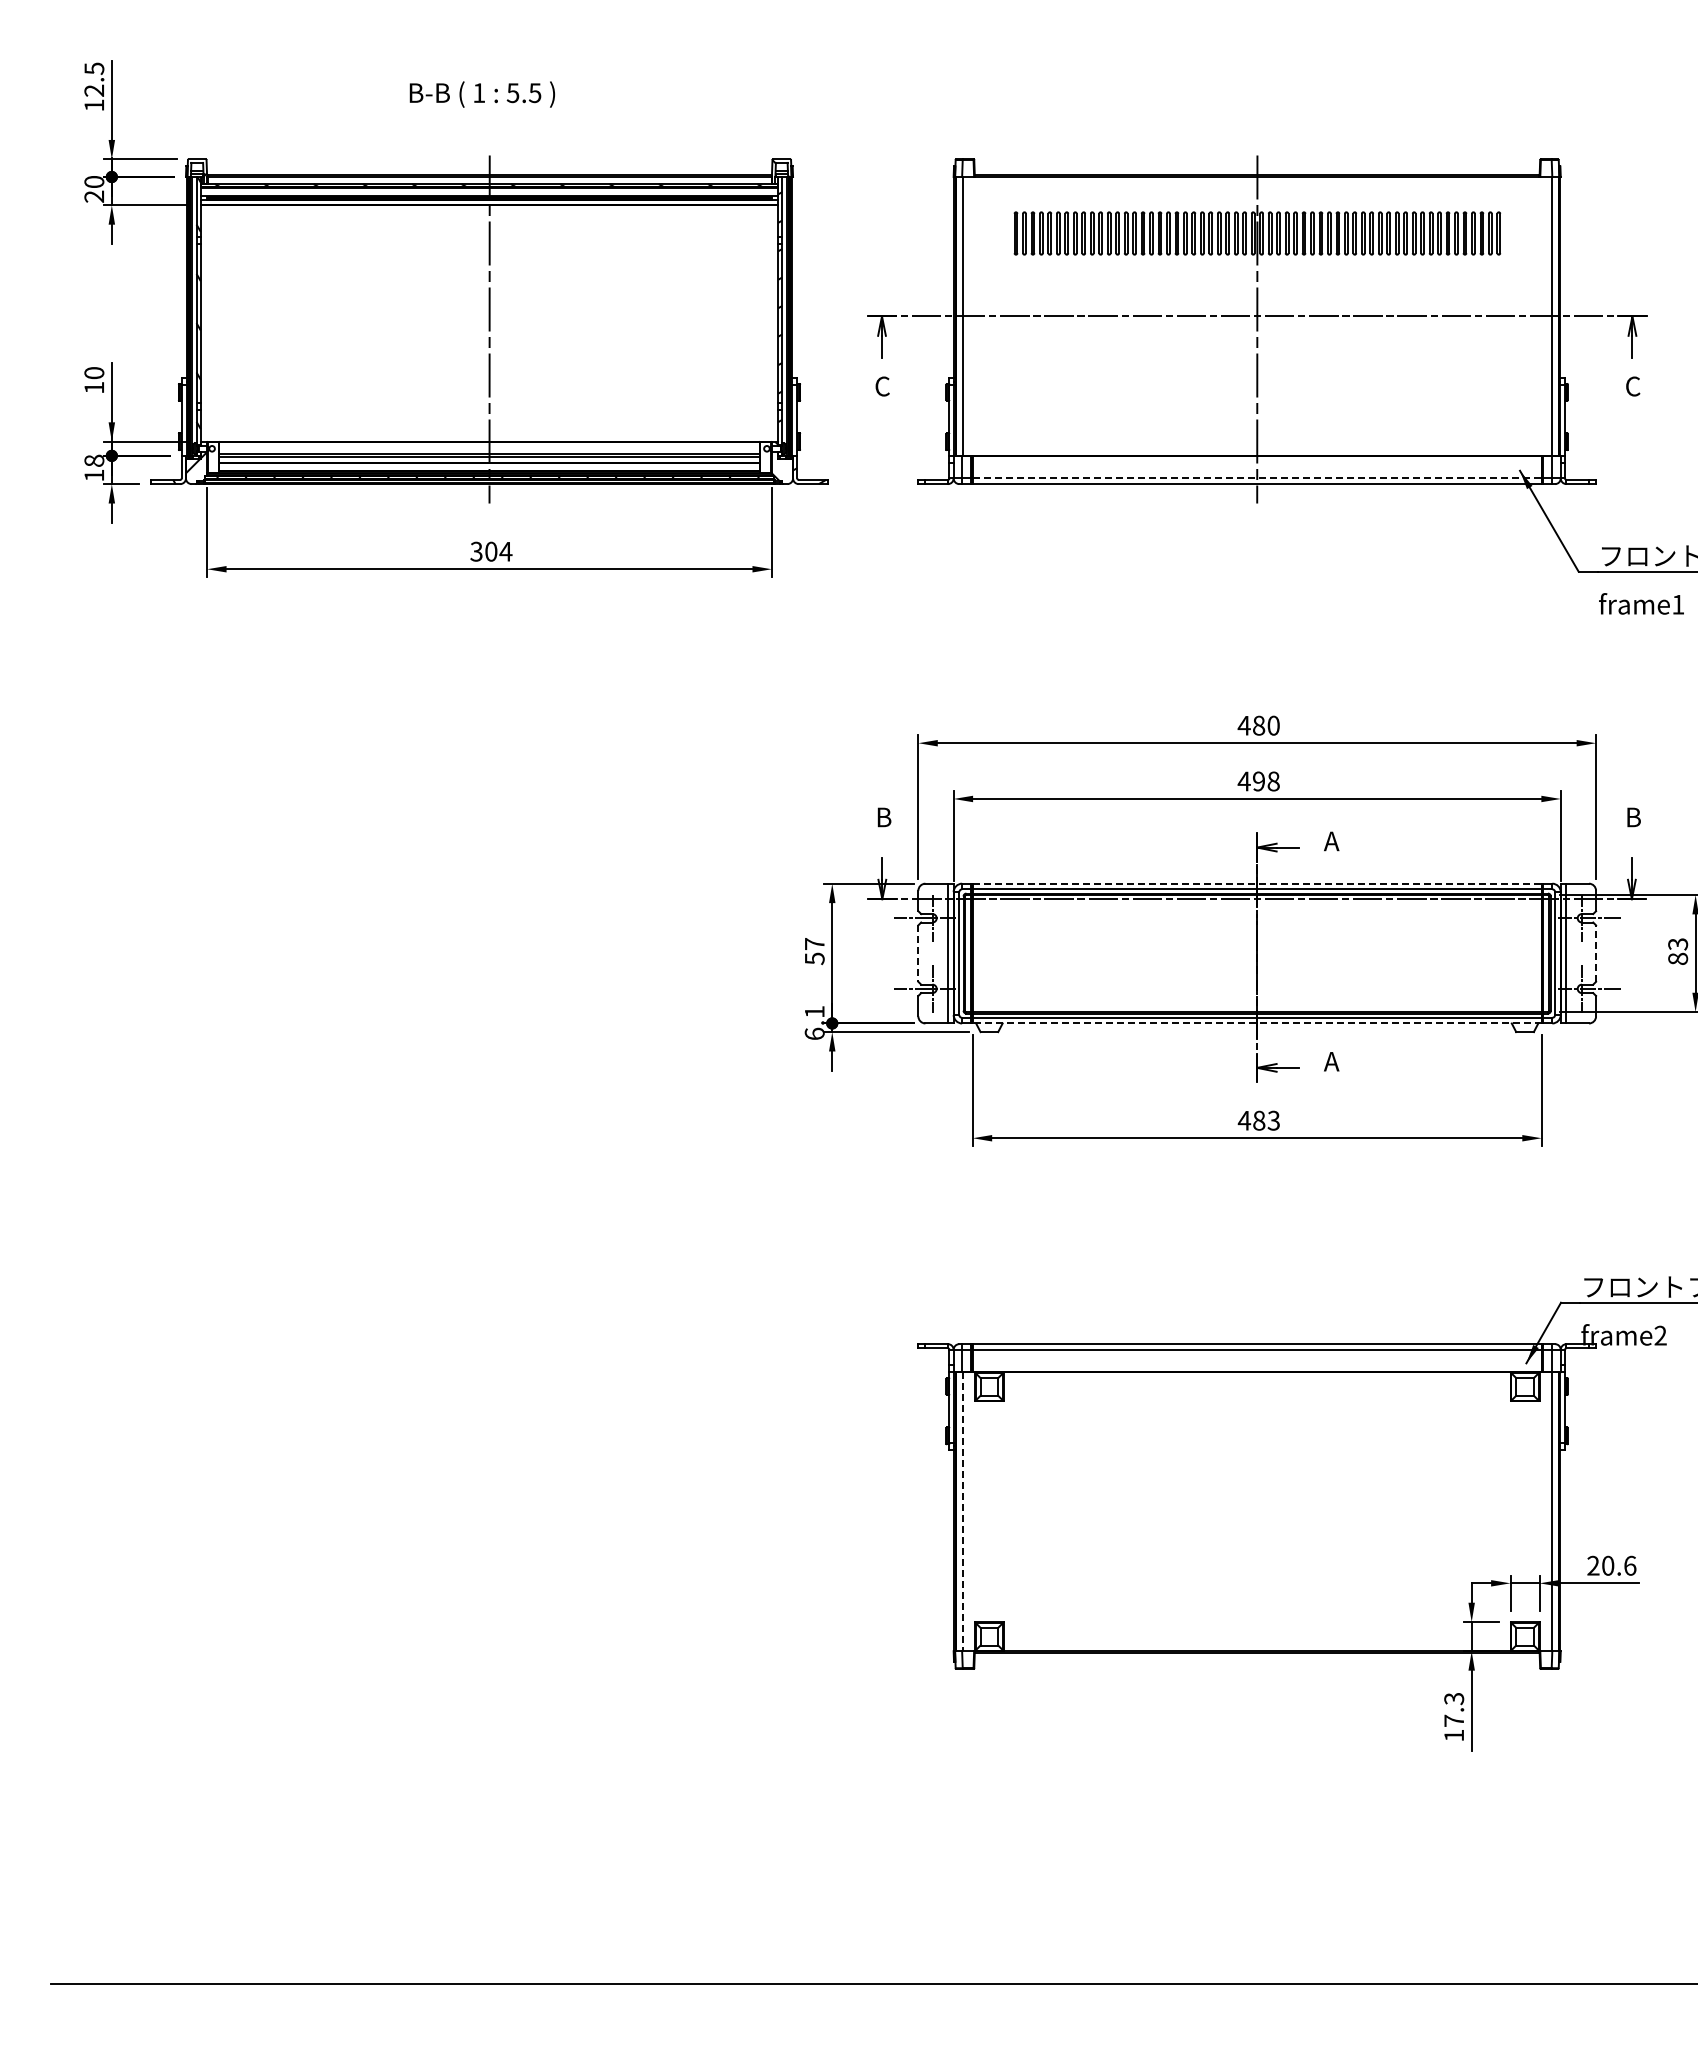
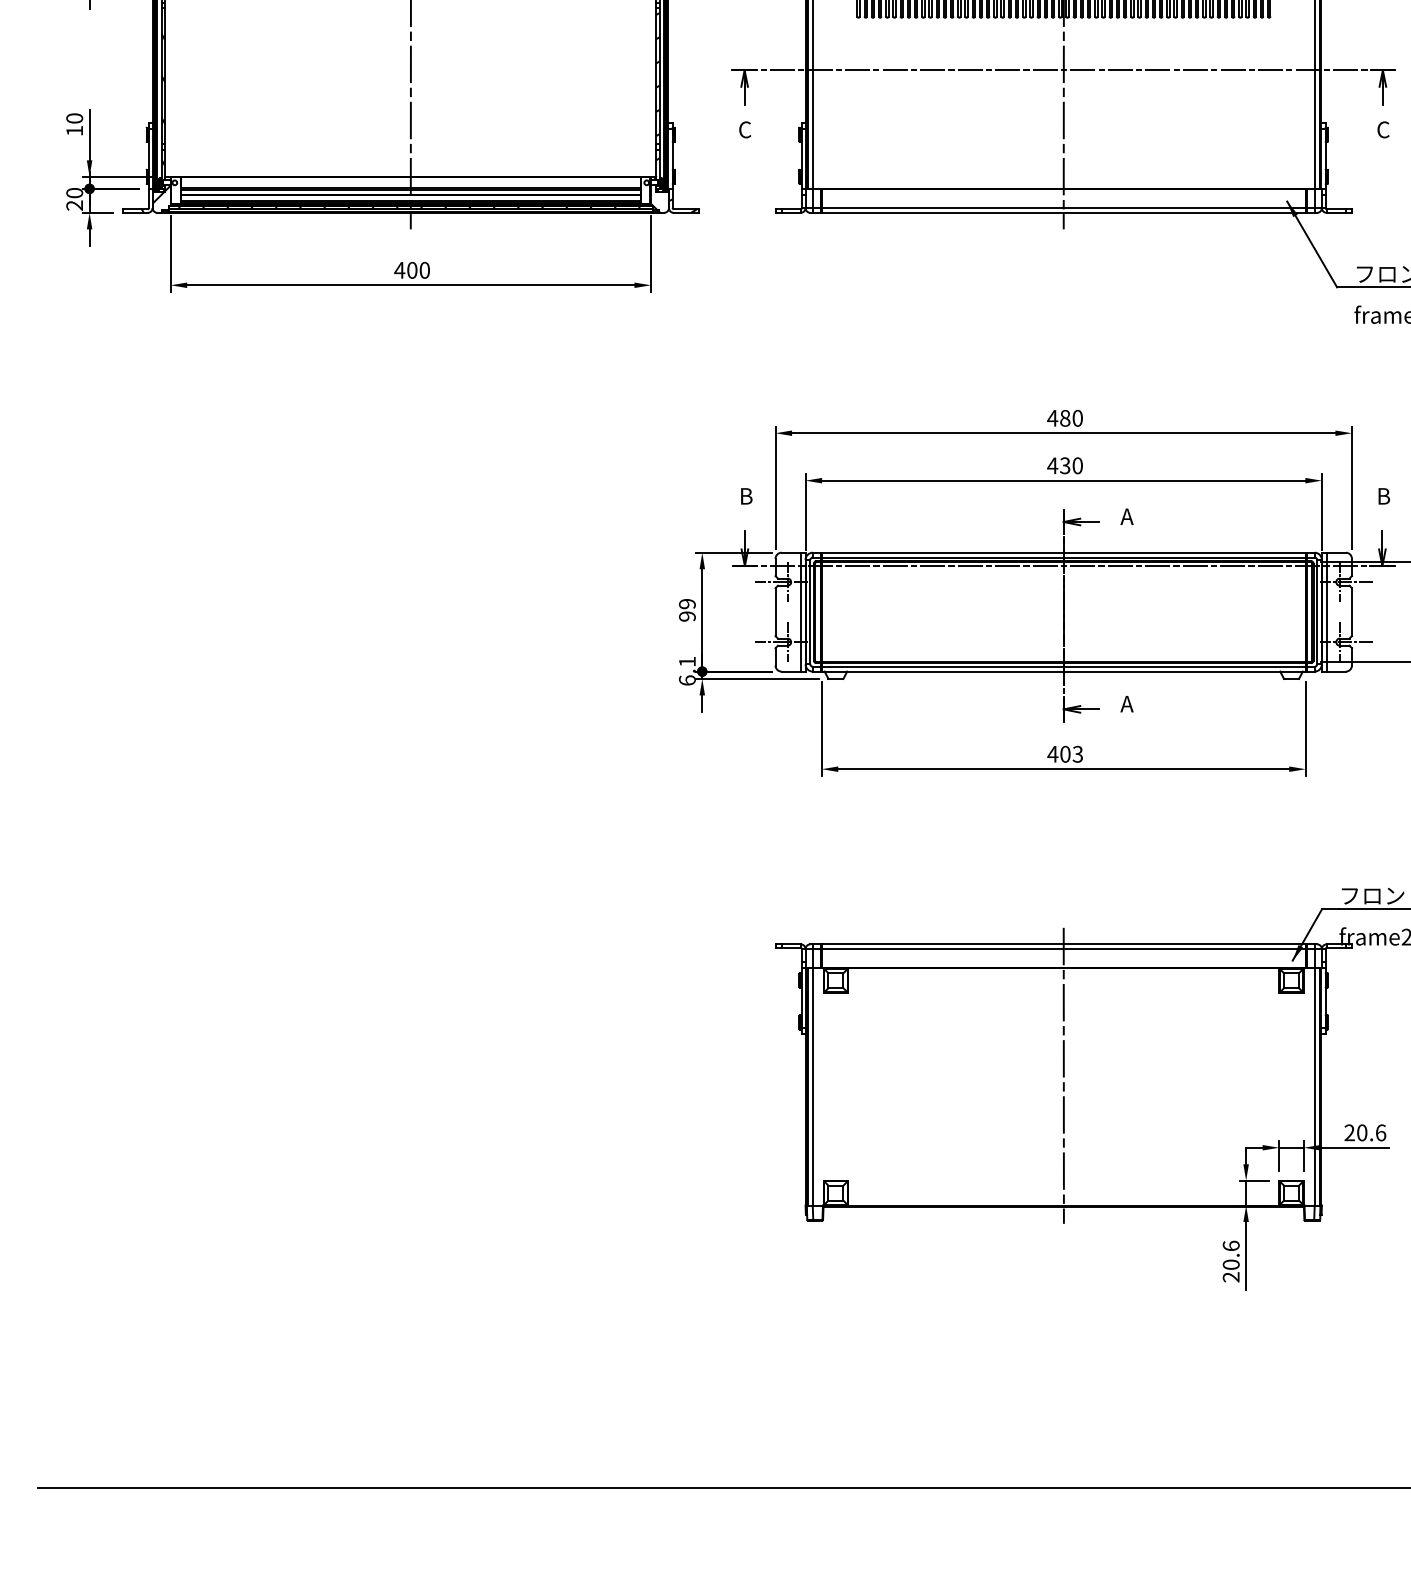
text: (93, 467) -> (73, 198), 18 -> 20
line: (1257, 478) -> (1063, 208), dashed -> solid
text: (490, 551) -> (411, 270), 304 -> 400
text: (1265, 781) -> (1070, 465), 498 -> 430
line: (1257, 883) -> (1063, 552), dashed -> solid
text: (814, 951) -> (687, 610), 57 -> 99
line: (1596, 953) -> (1352, 612), dashed -> solid
line: (918, 954) -> (775, 612), dashed -> solid
line: (1256, 1023) -> (1063, 671), dashed -> solid
text: (1259, 1120) -> (1065, 754), 483 -> 403
line: (1257, 1498) -> (1063, 1075), added
line: (962, 1512) -> (813, 1087), dashed -> solid
text: (1454, 1716) -> (1231, 1261), 17.3 -> 20.6

